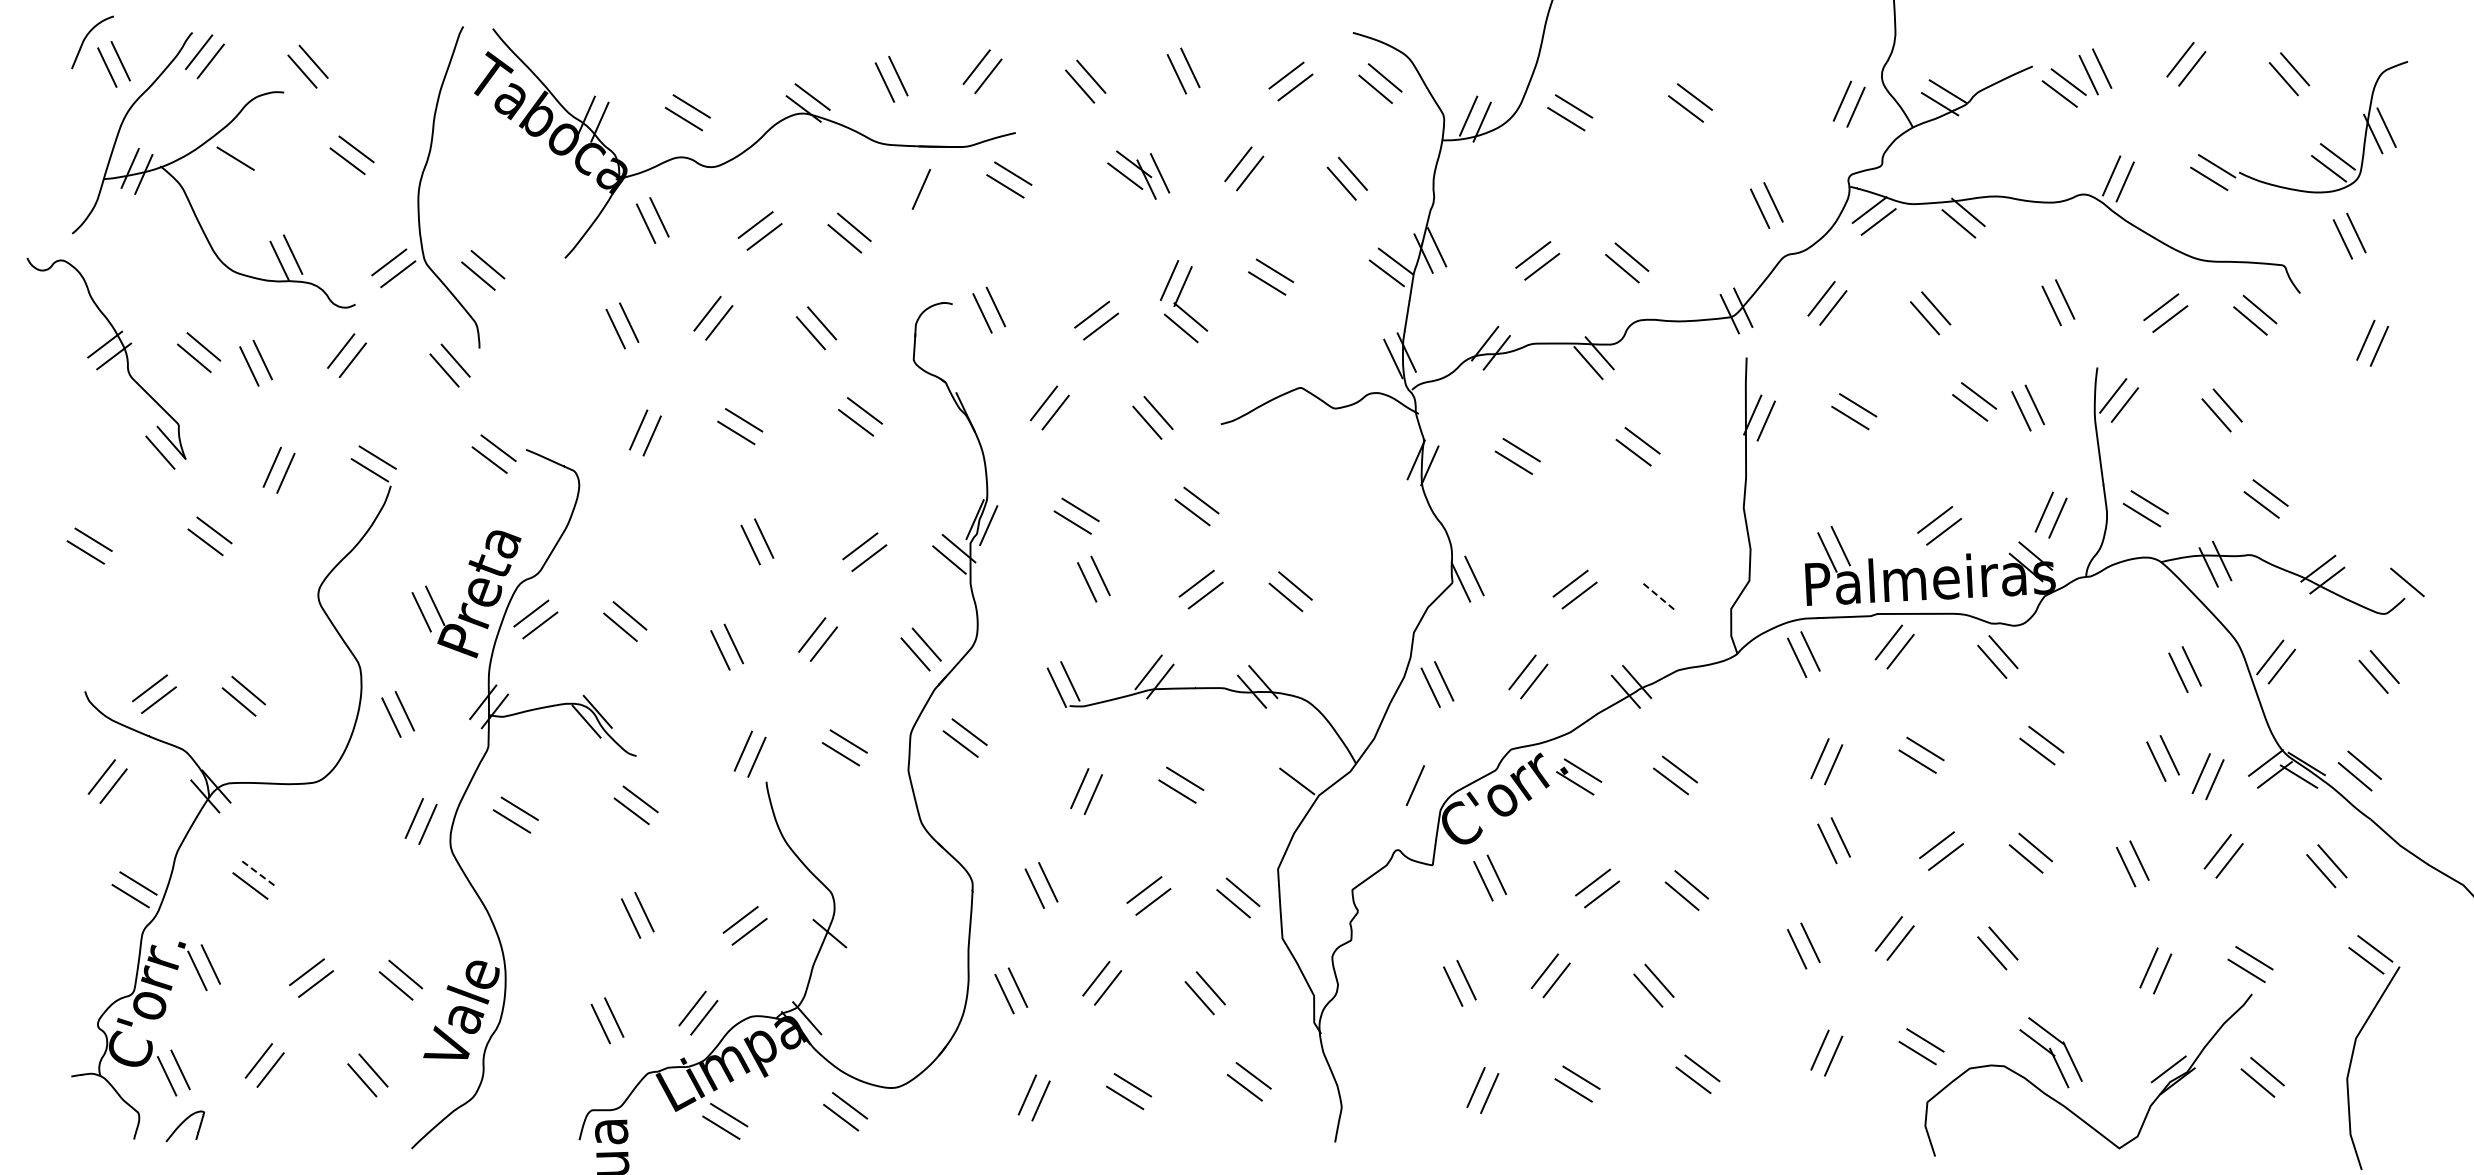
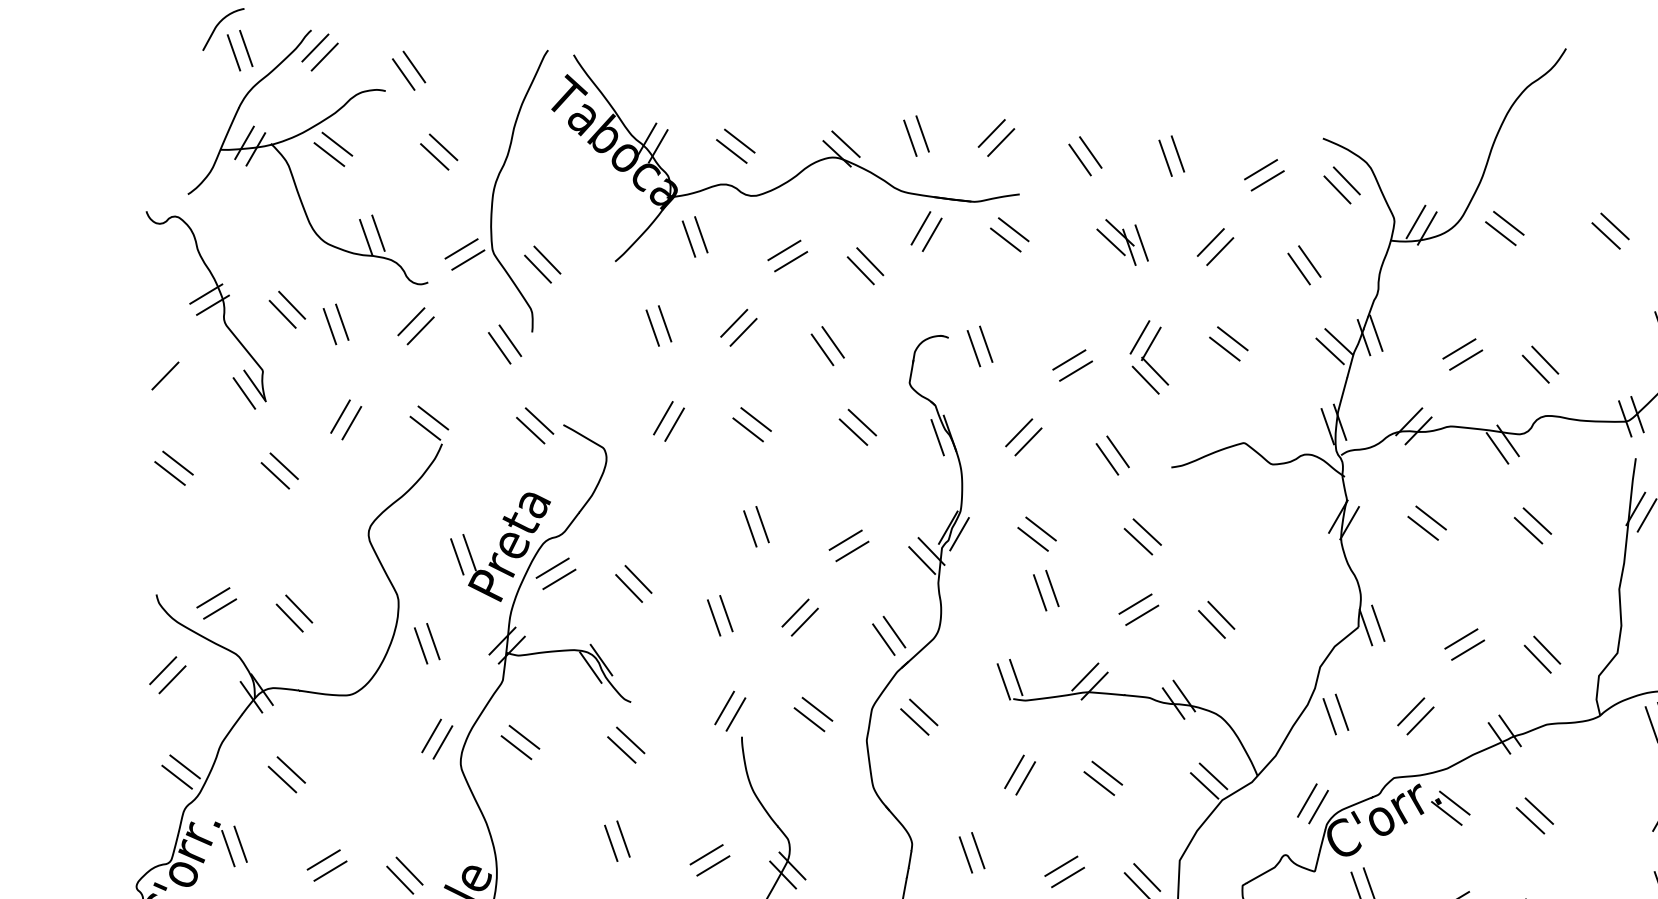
line: (227, 171) -> (329, 154), added
line: (907, 182) -> (920, 227), added
line: (952, 418) -> (937, 437), added
line: (68, 442) -> (165, 376), added
line: (1669, 585) -> (1547, 649), added
line: (1660, 597) -> (1538, 659), dashed -> solid
line: (1306, 769) -> (1213, 776), added
line: (1428, 791) -> (1318, 806), added
line: (259, 874) -> (291, 770), dashed -> solid
line: (839, 921) -> (792, 865), added

